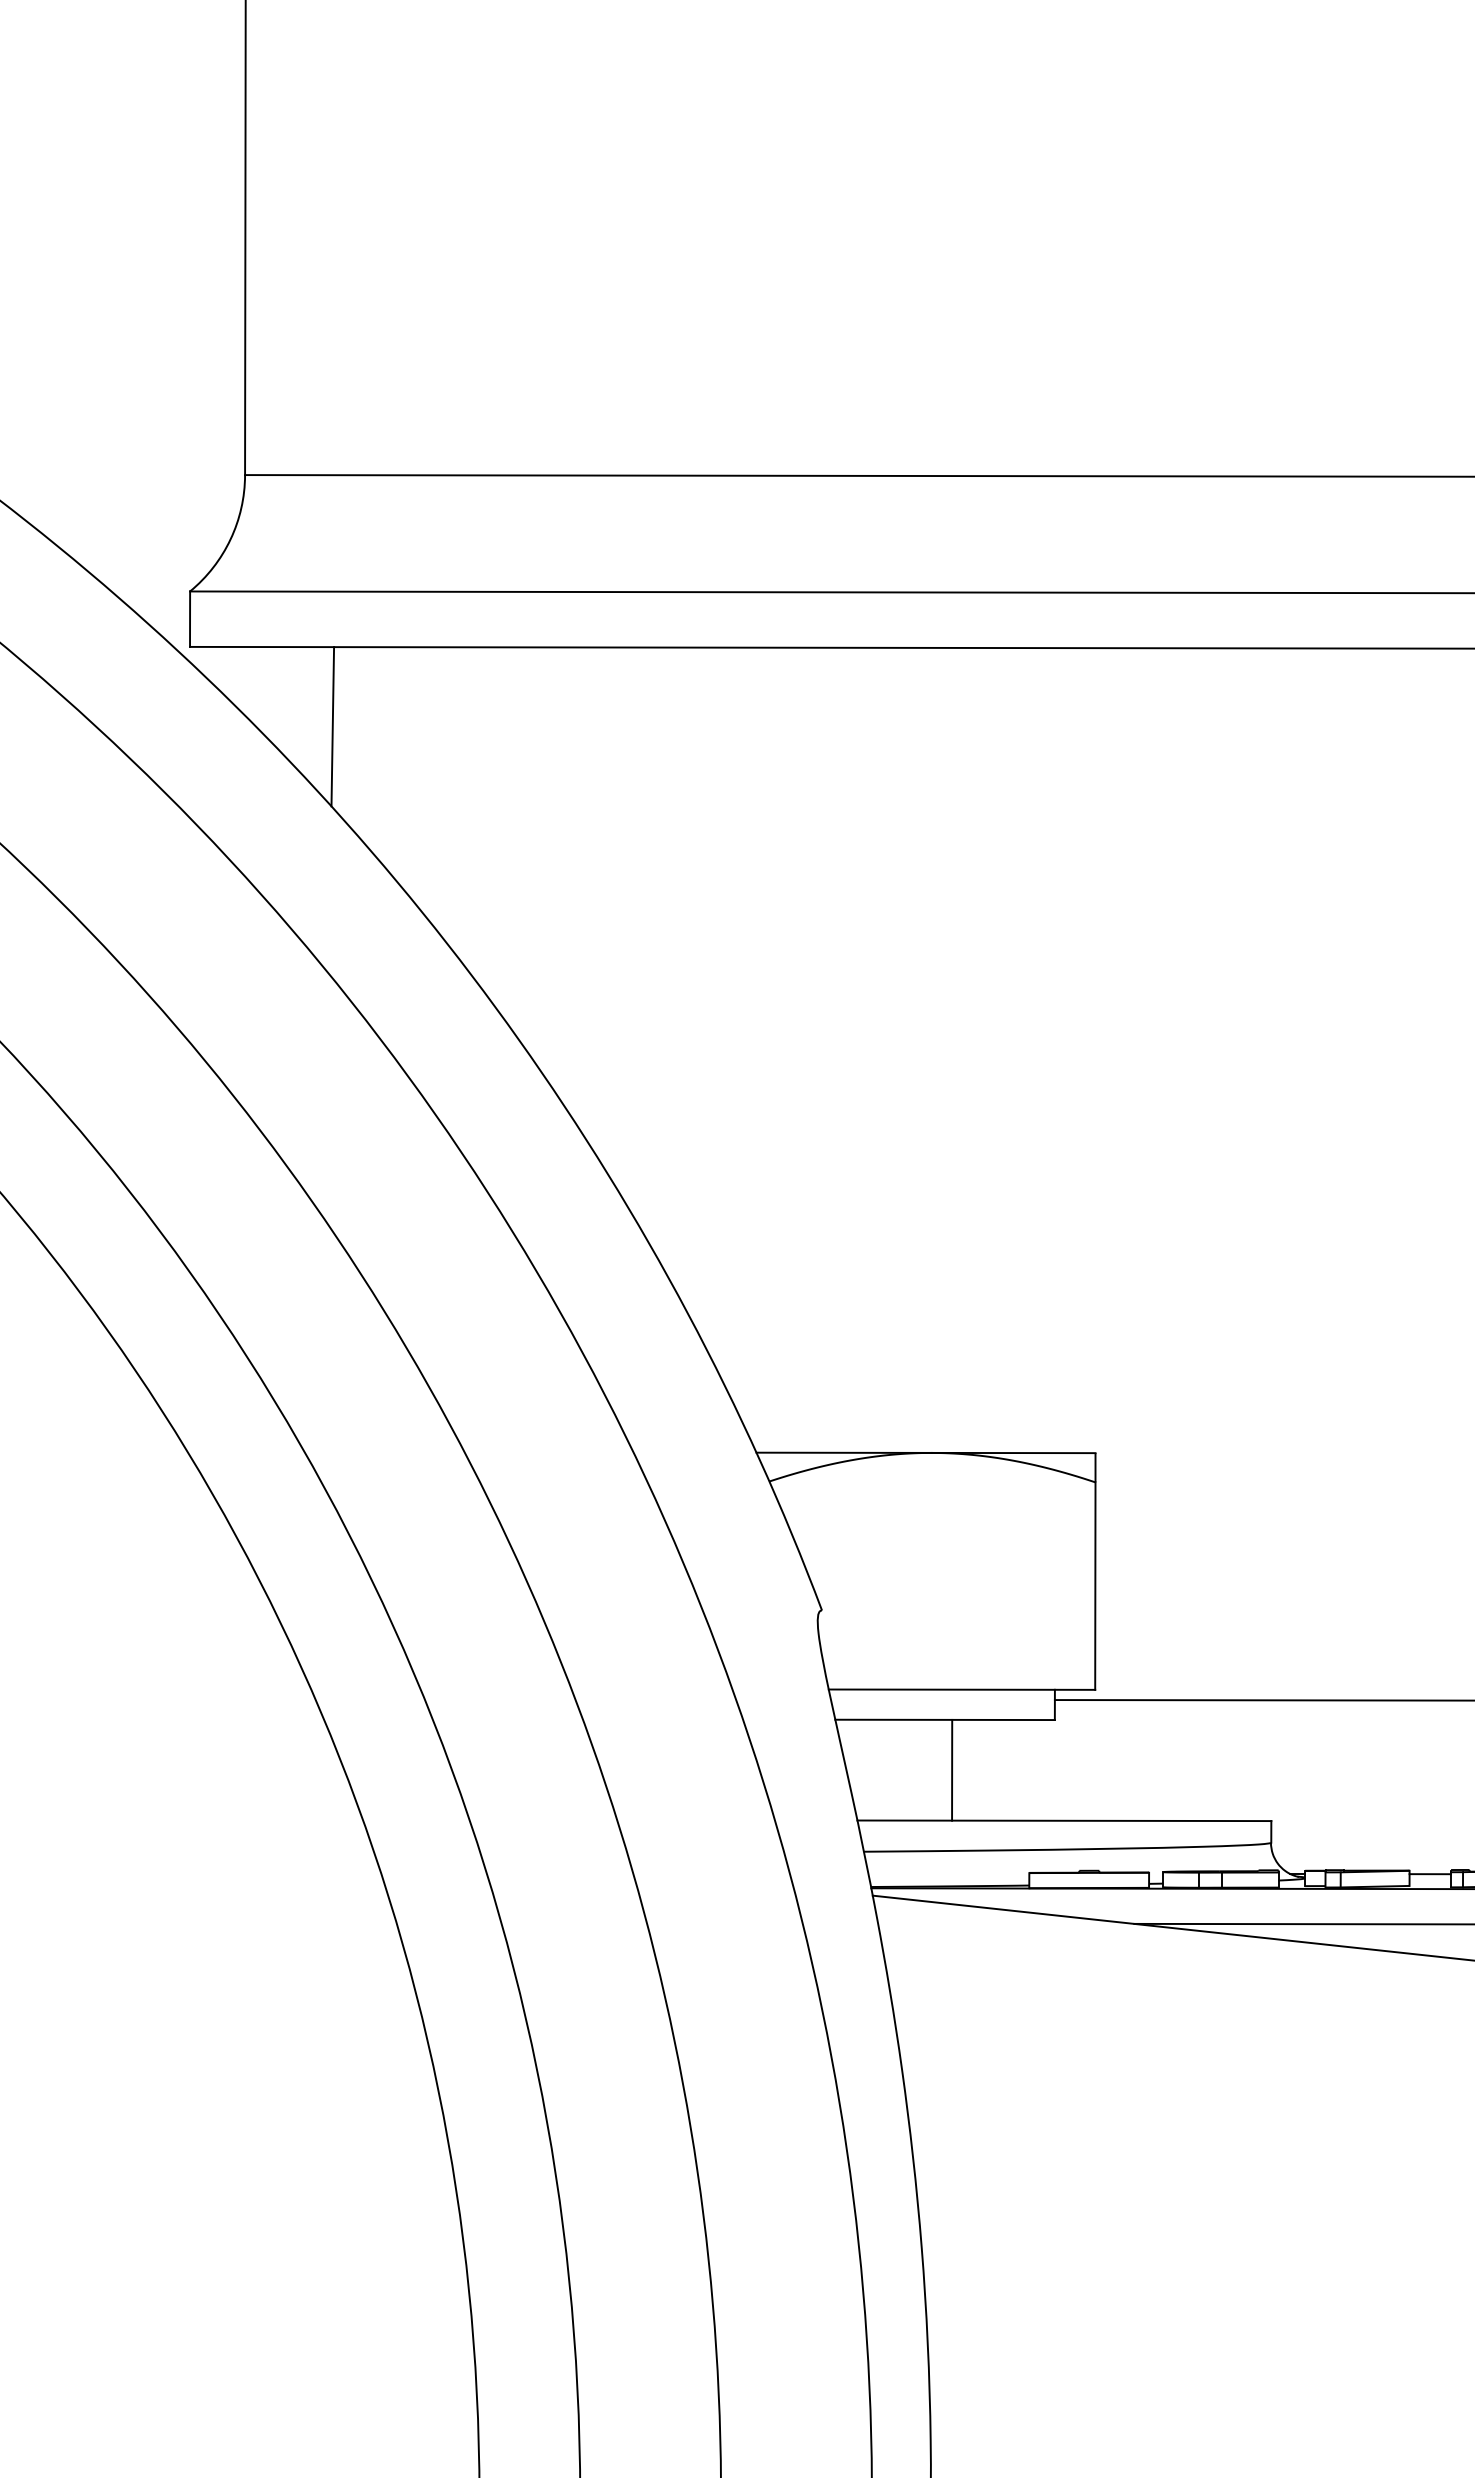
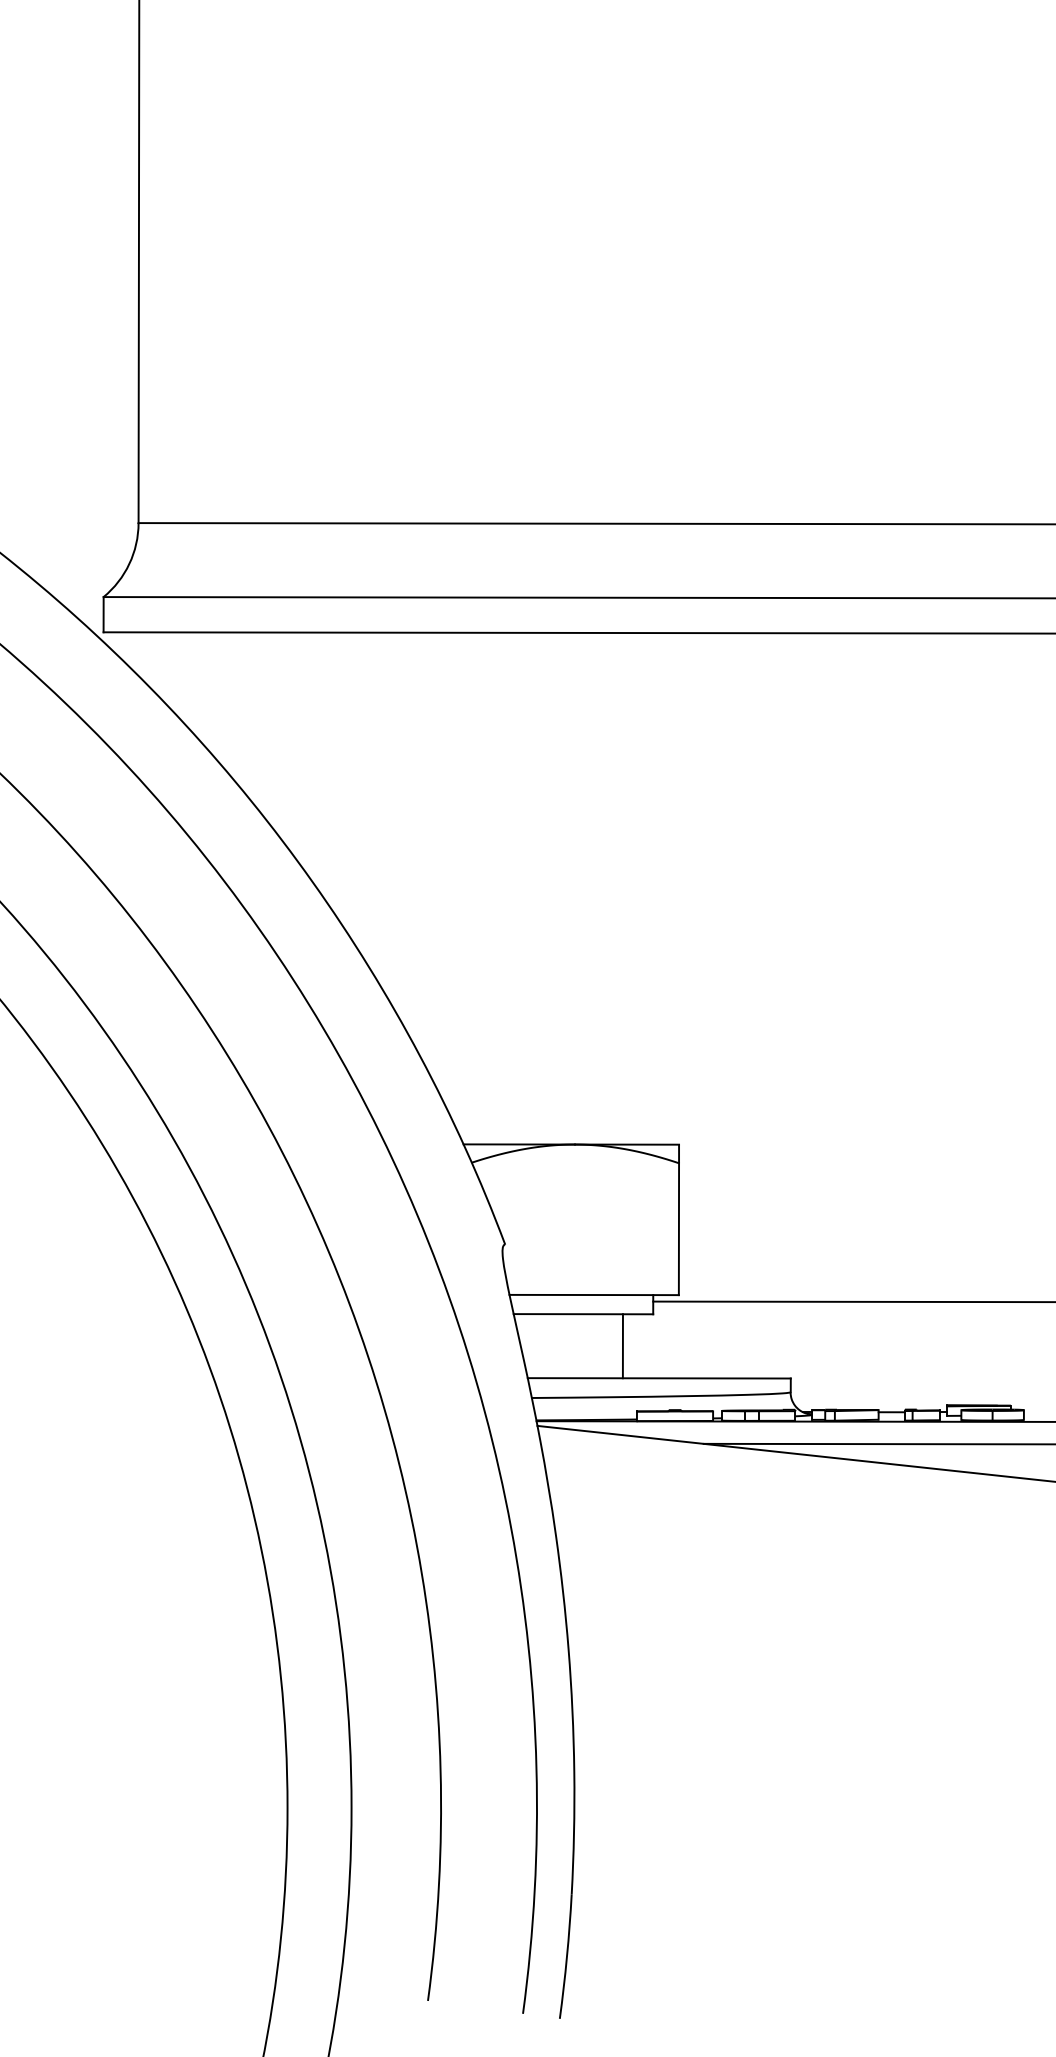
line: (333, 725) -> (194, 682), removed
line: (951, 1770) -> (622, 1346), moved

